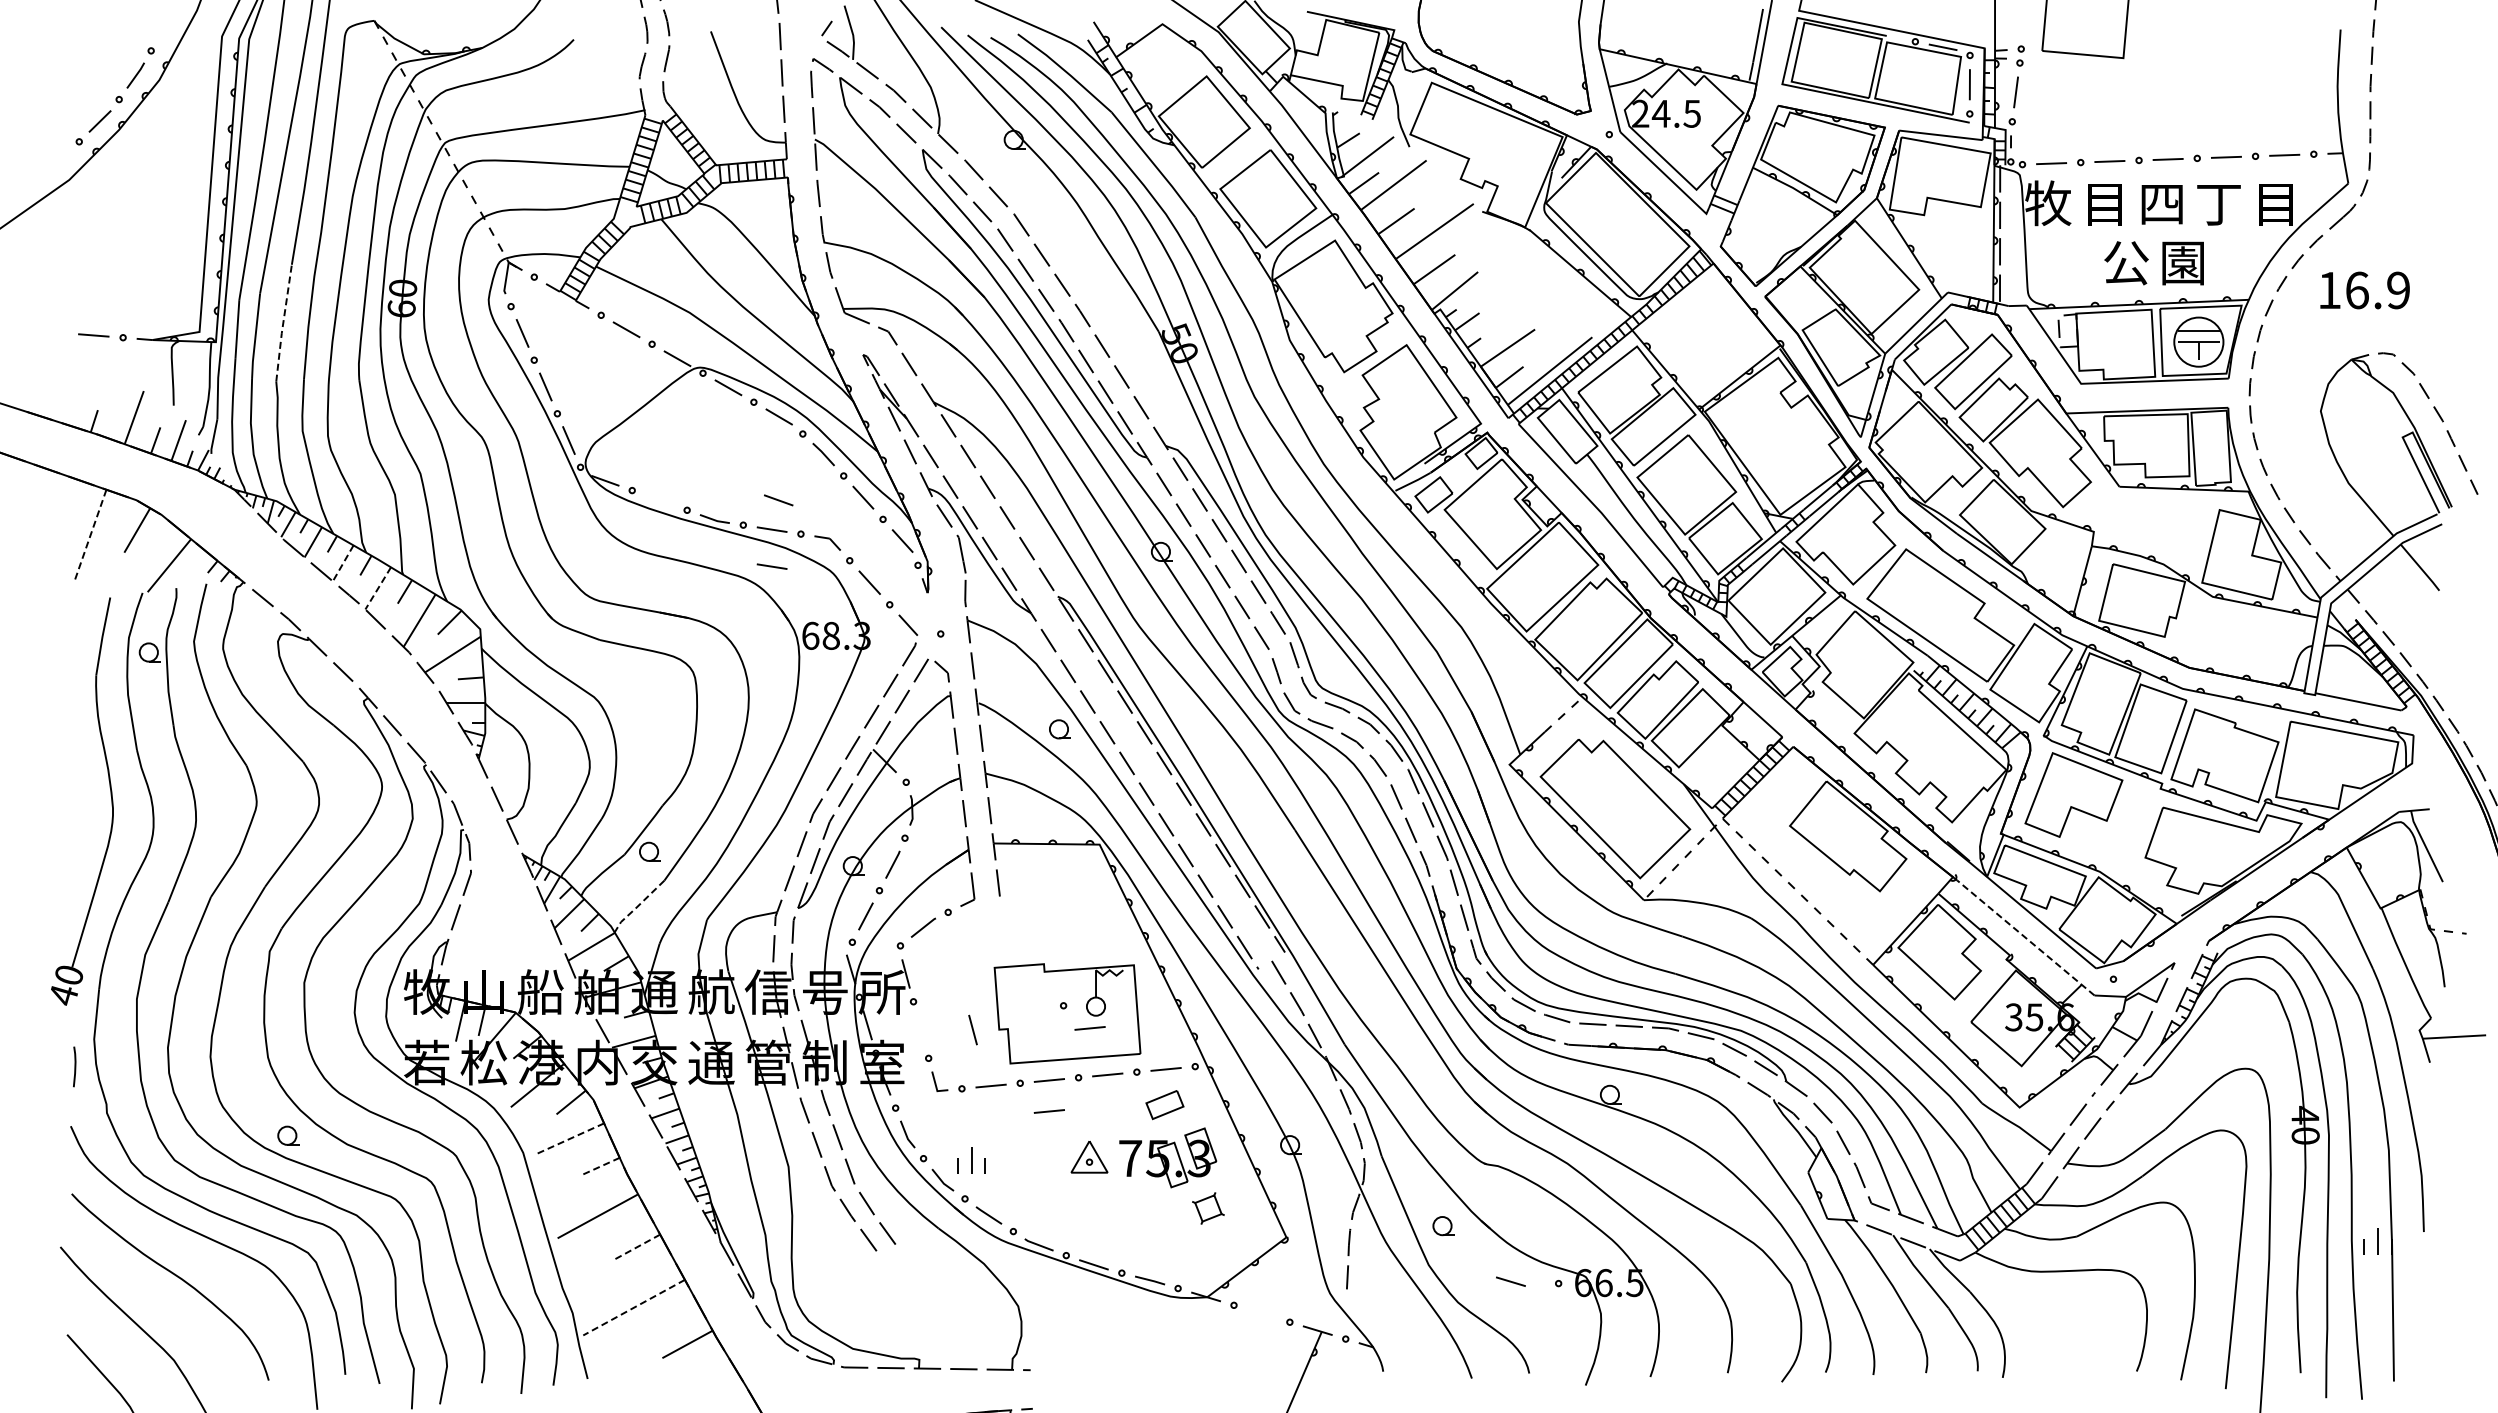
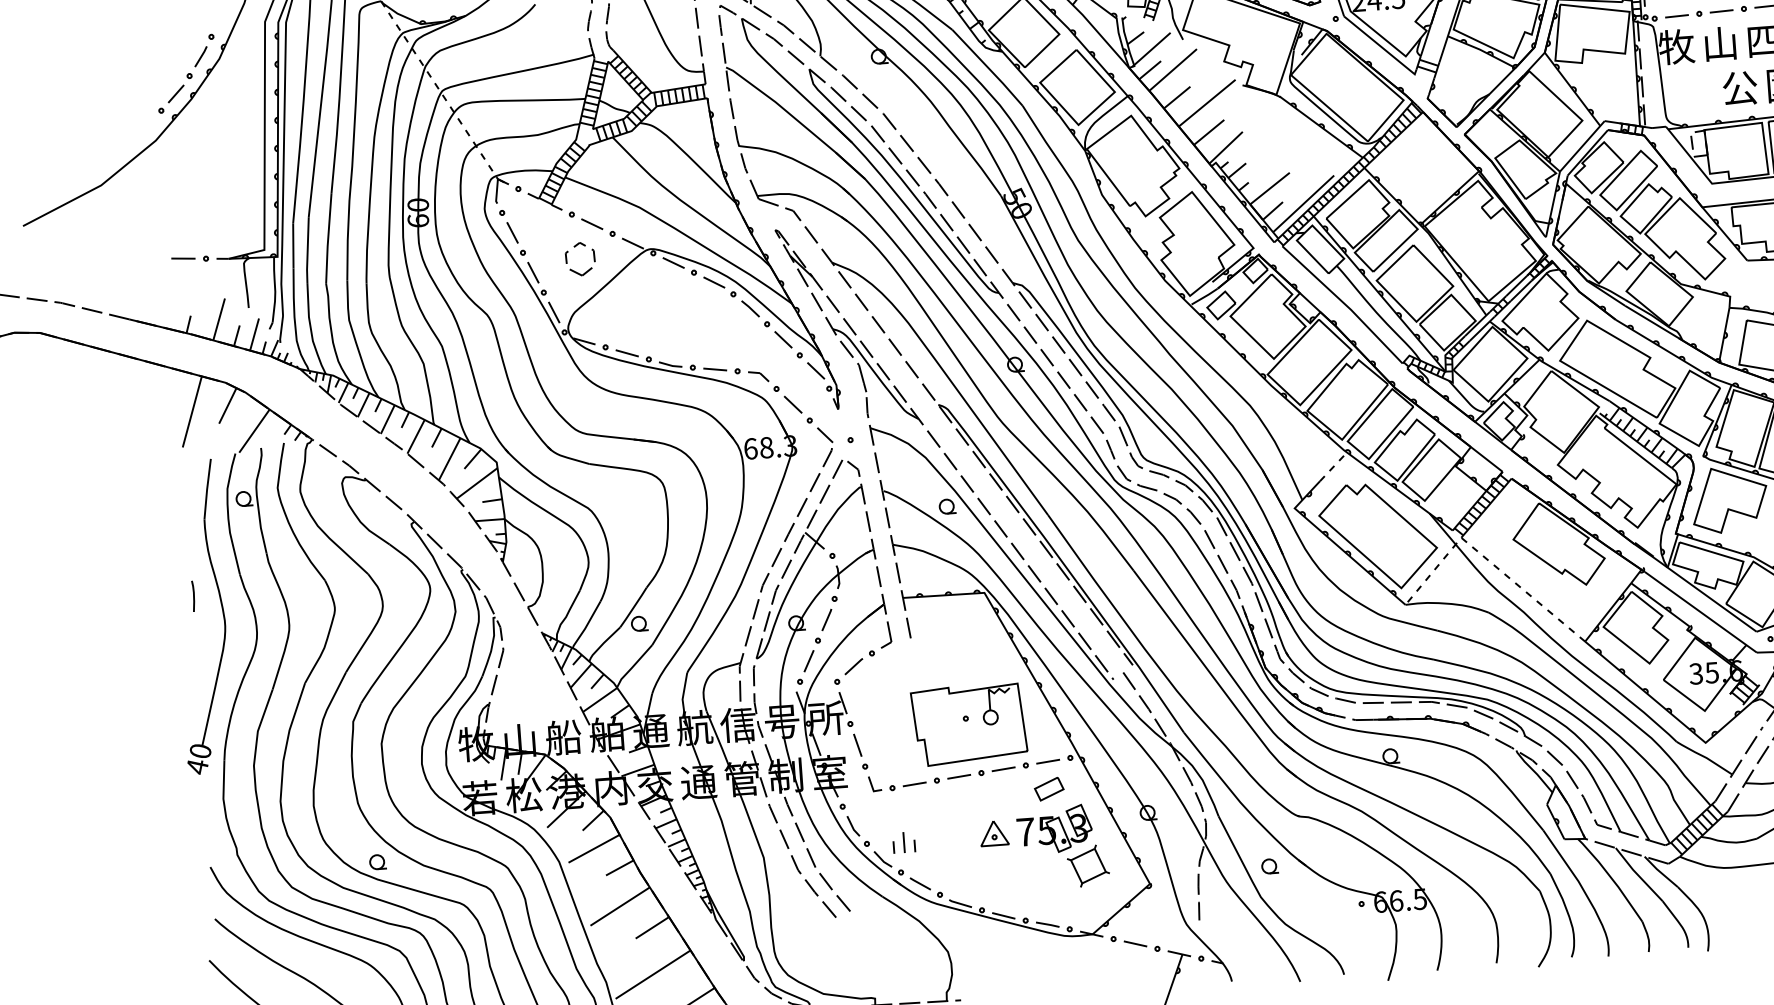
text: (2105, 203) -> (1720, 43), 目 -> 山
line: (283, 323) -> (328, 238), dashed -> solid
part: (601, 358) -> (574, 247), added
line: (778, 500) -> (627, 353), moved
line: (90, 534) -> (192, 411), dashed -> solid
line: (343, 563) -> (388, 419), dashed -> solid
line: (771, 566) -> (716, 397), removed
line: (378, 588) -> (416, 436), dashed -> solid
line: (637, 906) -> (633, 666), dashed -> solid
line: (2025, 937) -> (1700, 611), dashed -> solid
line: (1089, 1028) -> (987, 734), removed
line: (972, 1029) -> (857, 744), moved
line: (74, 1066) -> (193, 596), moved
line: (1048, 1111) -> (960, 800), removed
line: (569, 1139) -> (594, 849), dashed -> solid
line: (600, 1166) -> (619, 868), dashed -> solid
part: (1208, 1208) -> (1088, 866), size x1.67
line: (637, 1246) -> (652, 927), dashed -> solid
line: (1510, 1281) -> (1135, 943), moved
line: (634, 1307) -> (653, 974), dashed -> solid

